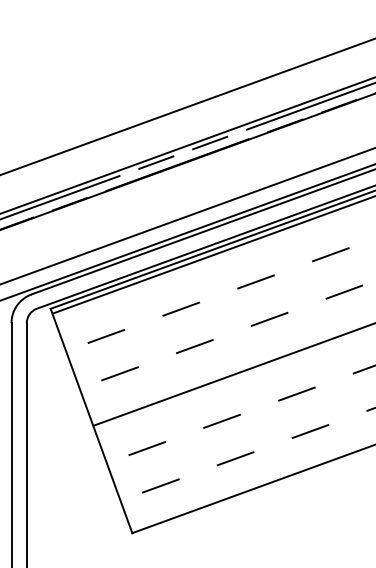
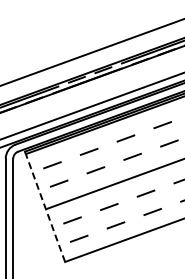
line: (92, 420) -> (45, 206), solid -> dashed

